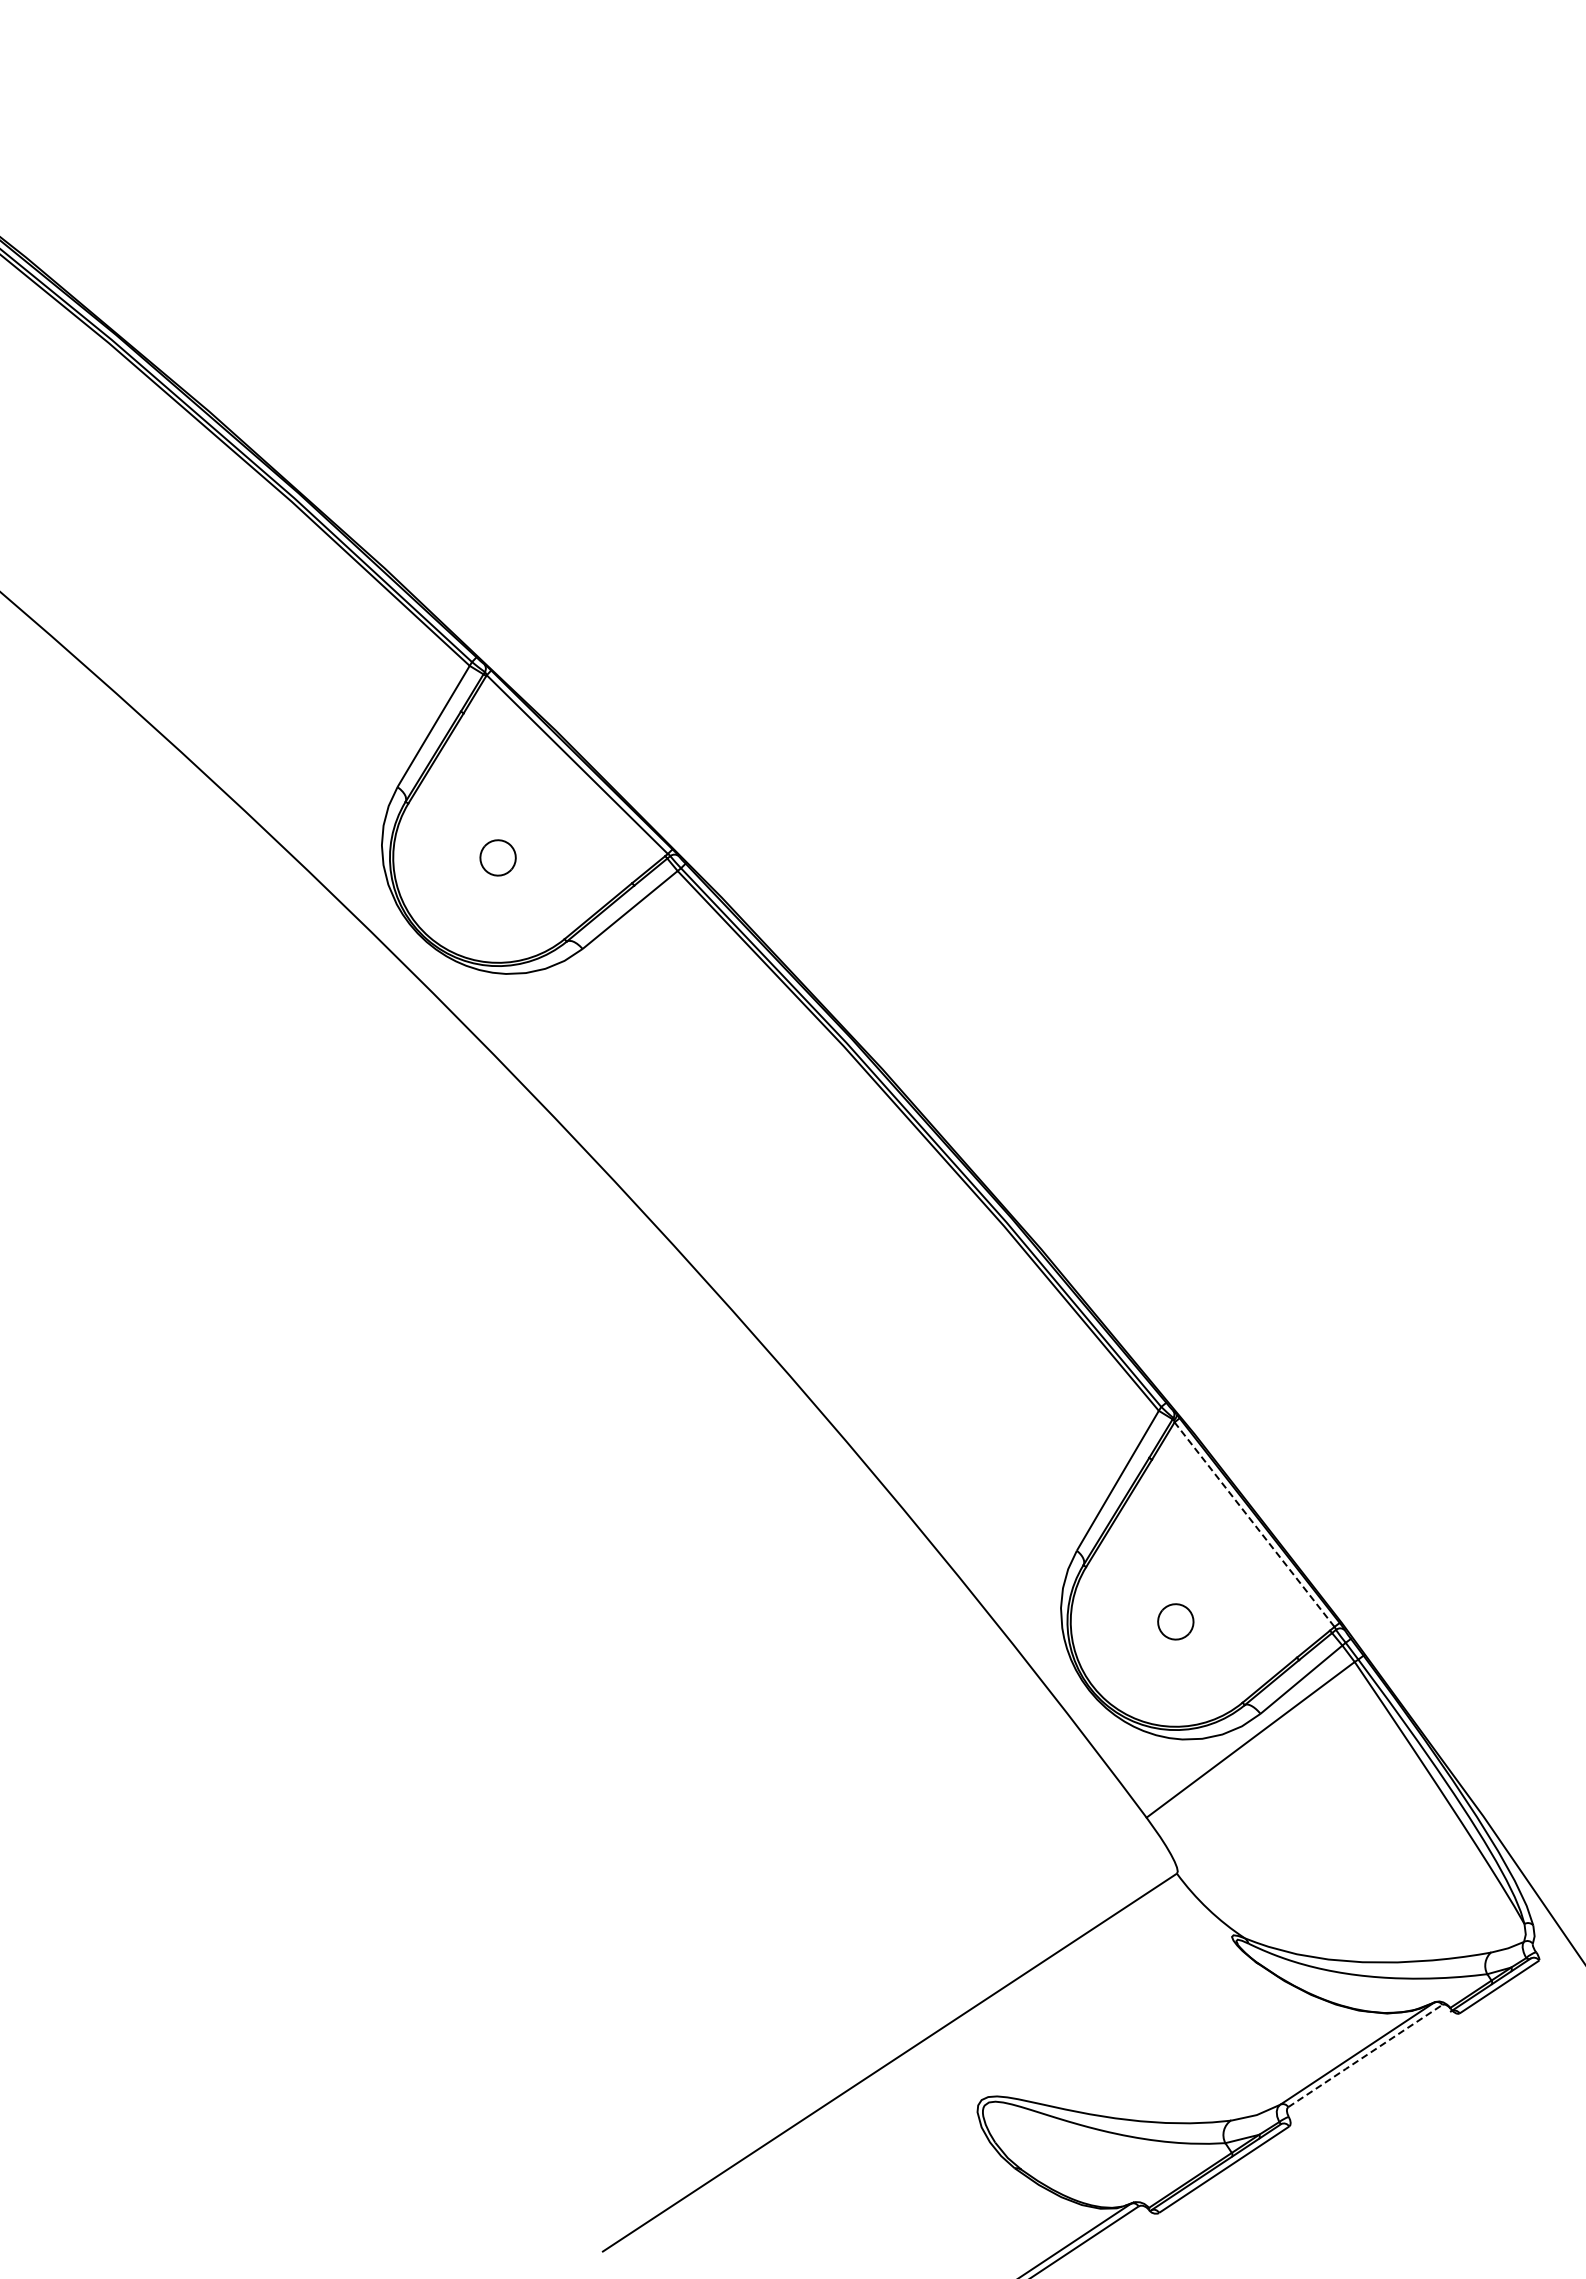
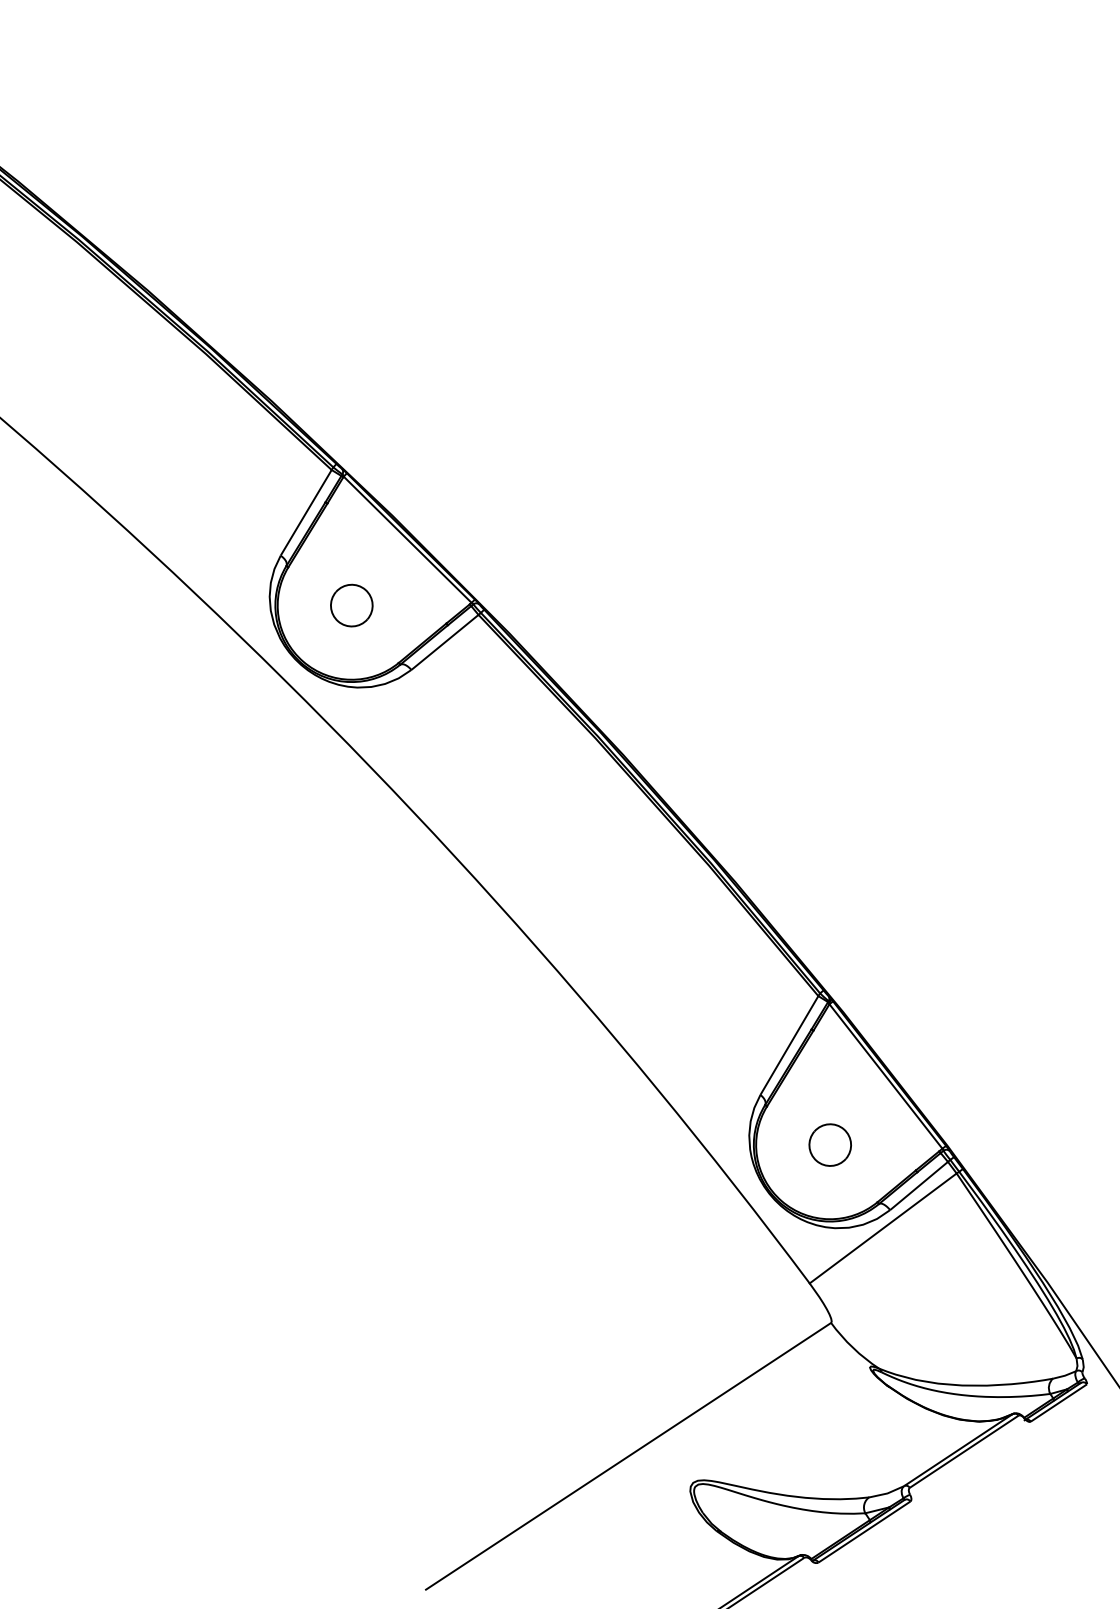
part: (497, 857) -> (351, 605), size x1.67
line: (1254, 1524) -> (885, 1076), dashed -> solid
part: (1175, 1621) -> (830, 1144), size x1.67
line: (1365, 2056) -> (964, 1452), dashed -> solid

